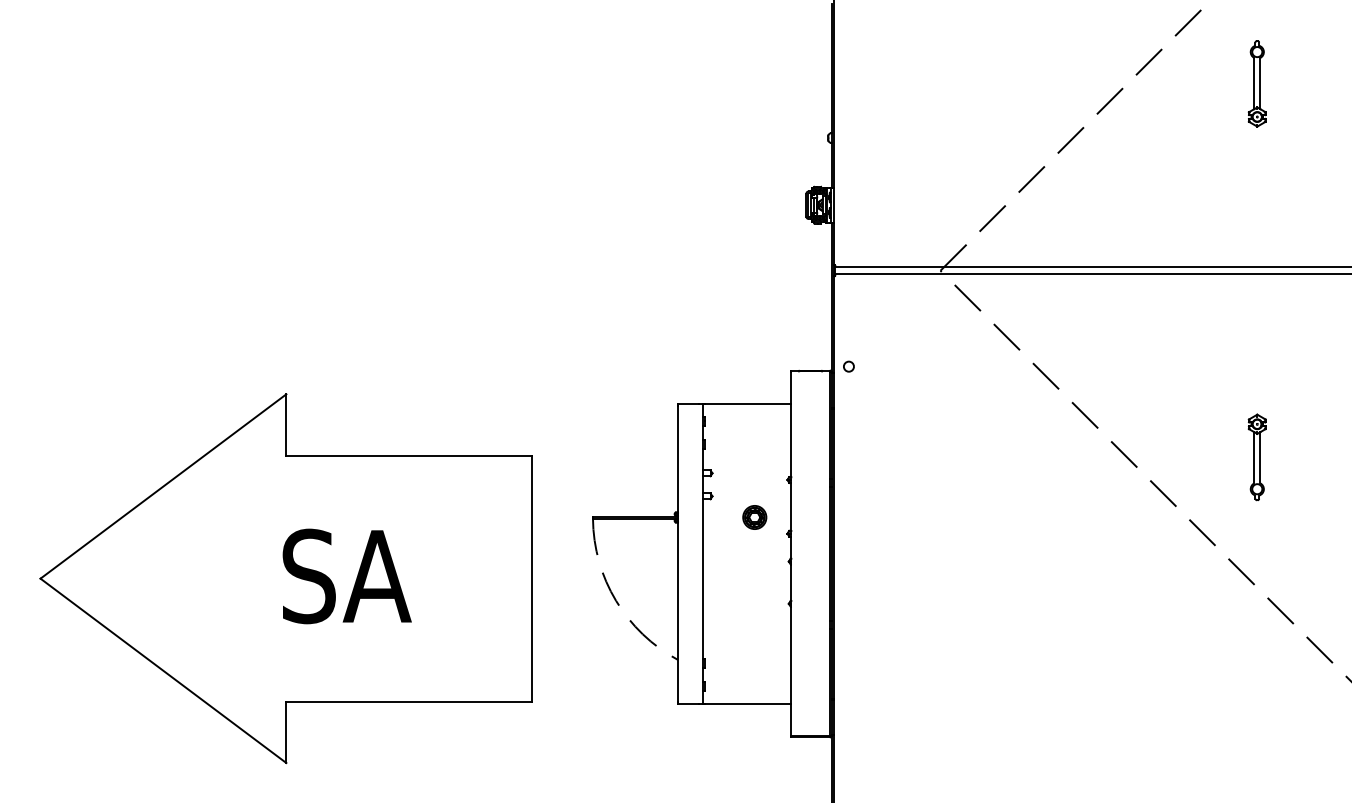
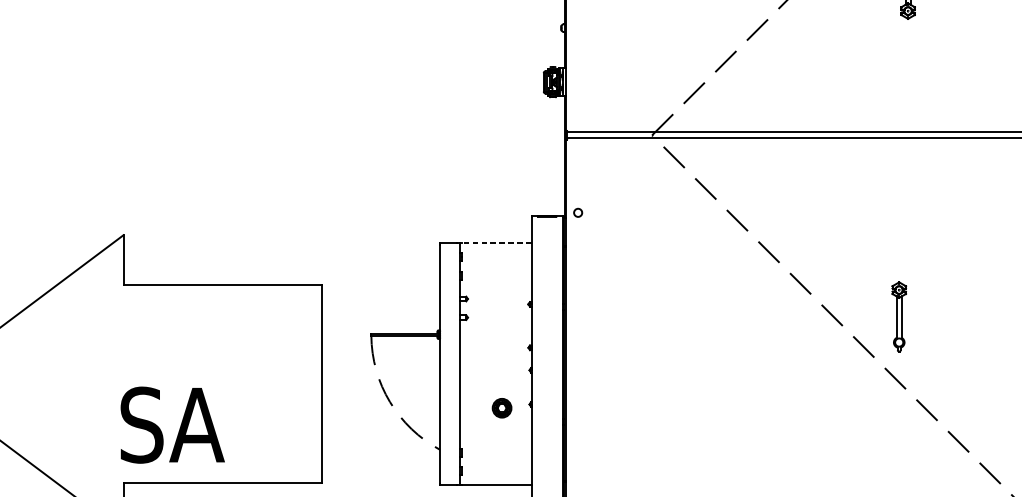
line: (747, 404) -> (496, 243), solid -> dashed
part: (1256, 457) -> (898, 316), moved
part: (754, 517) -> (501, 408), moved
text: (346, 576) -> (172, 425), moved

